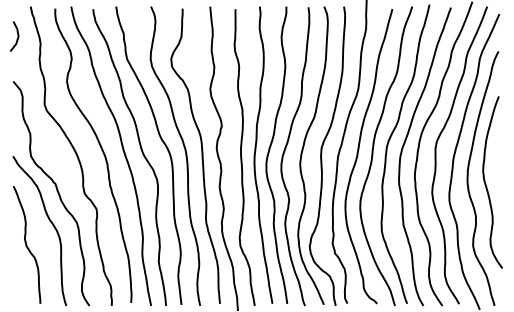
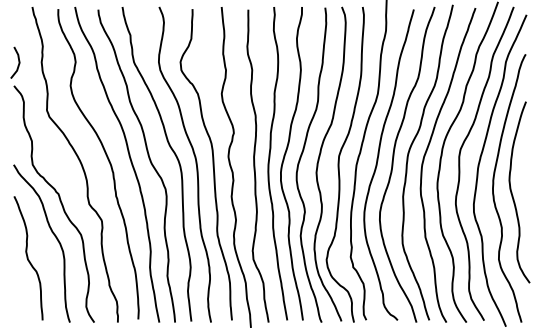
curve: (17, 36) -> (18, 62), moved

